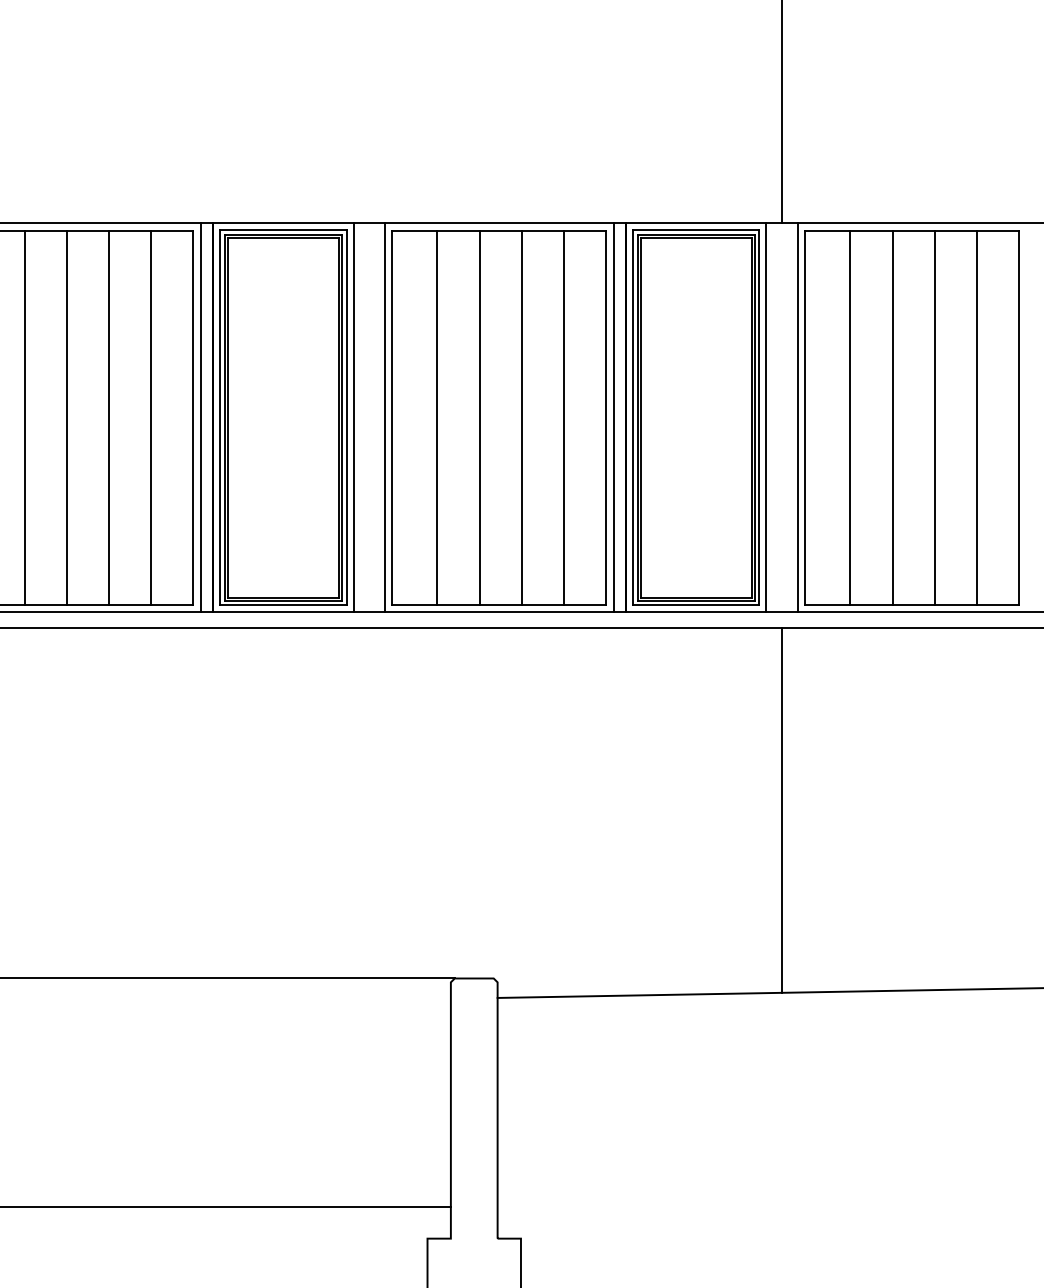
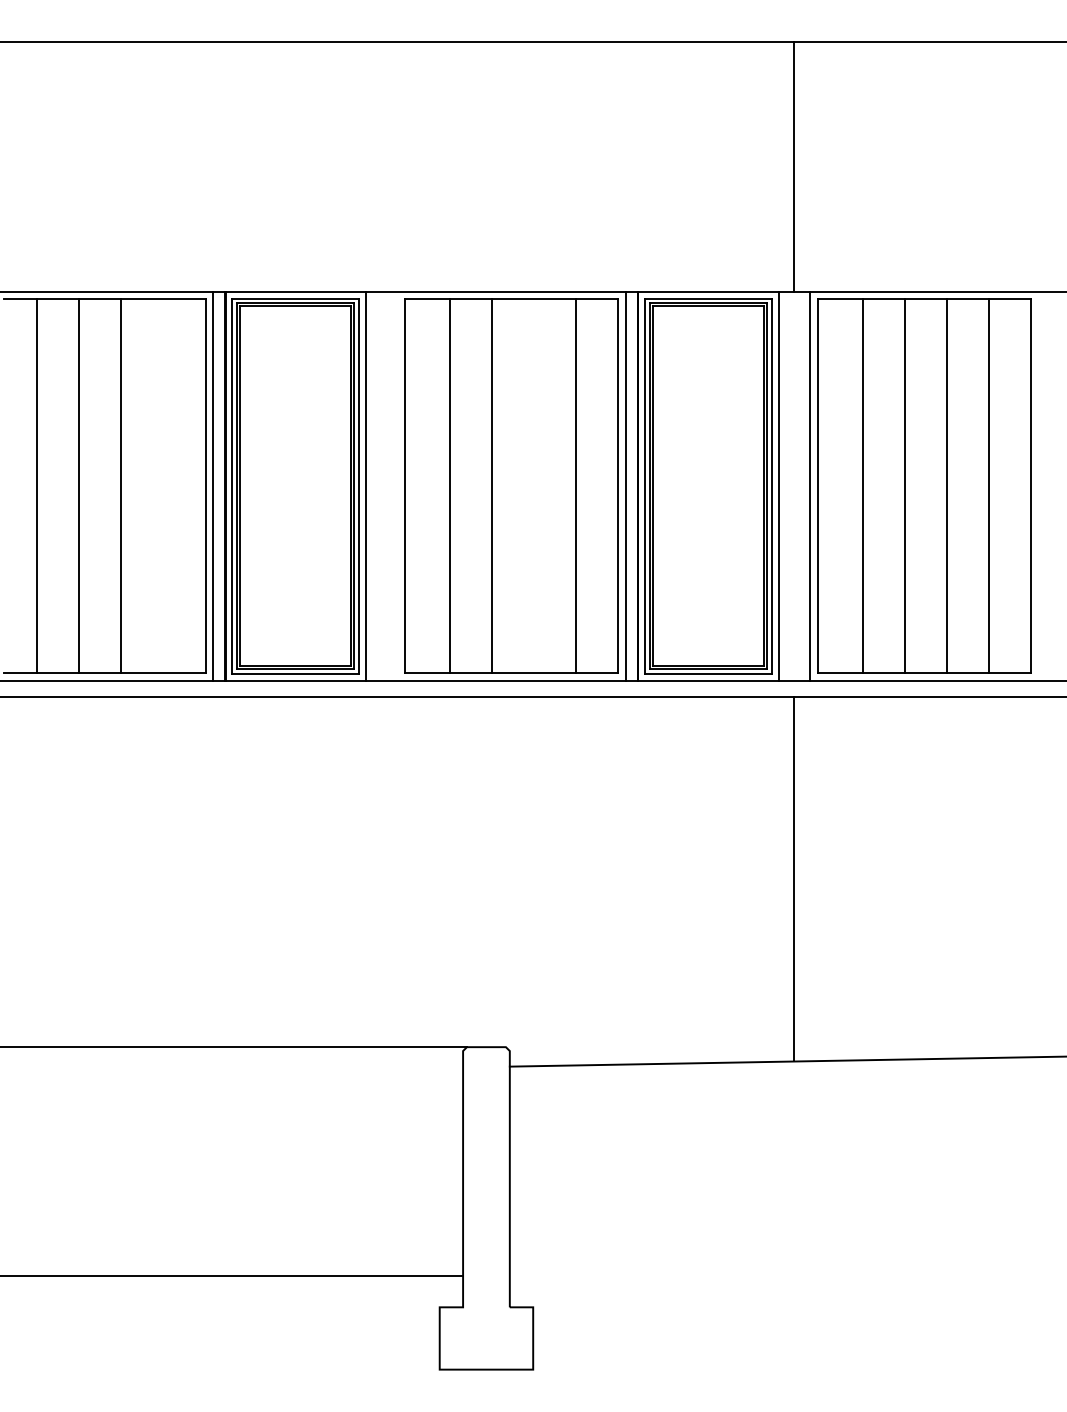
line: (151, 417) -> (163, 486), removed
line: (384, 417) -> (396, 486), removed
line: (522, 417) -> (534, 486), removed

